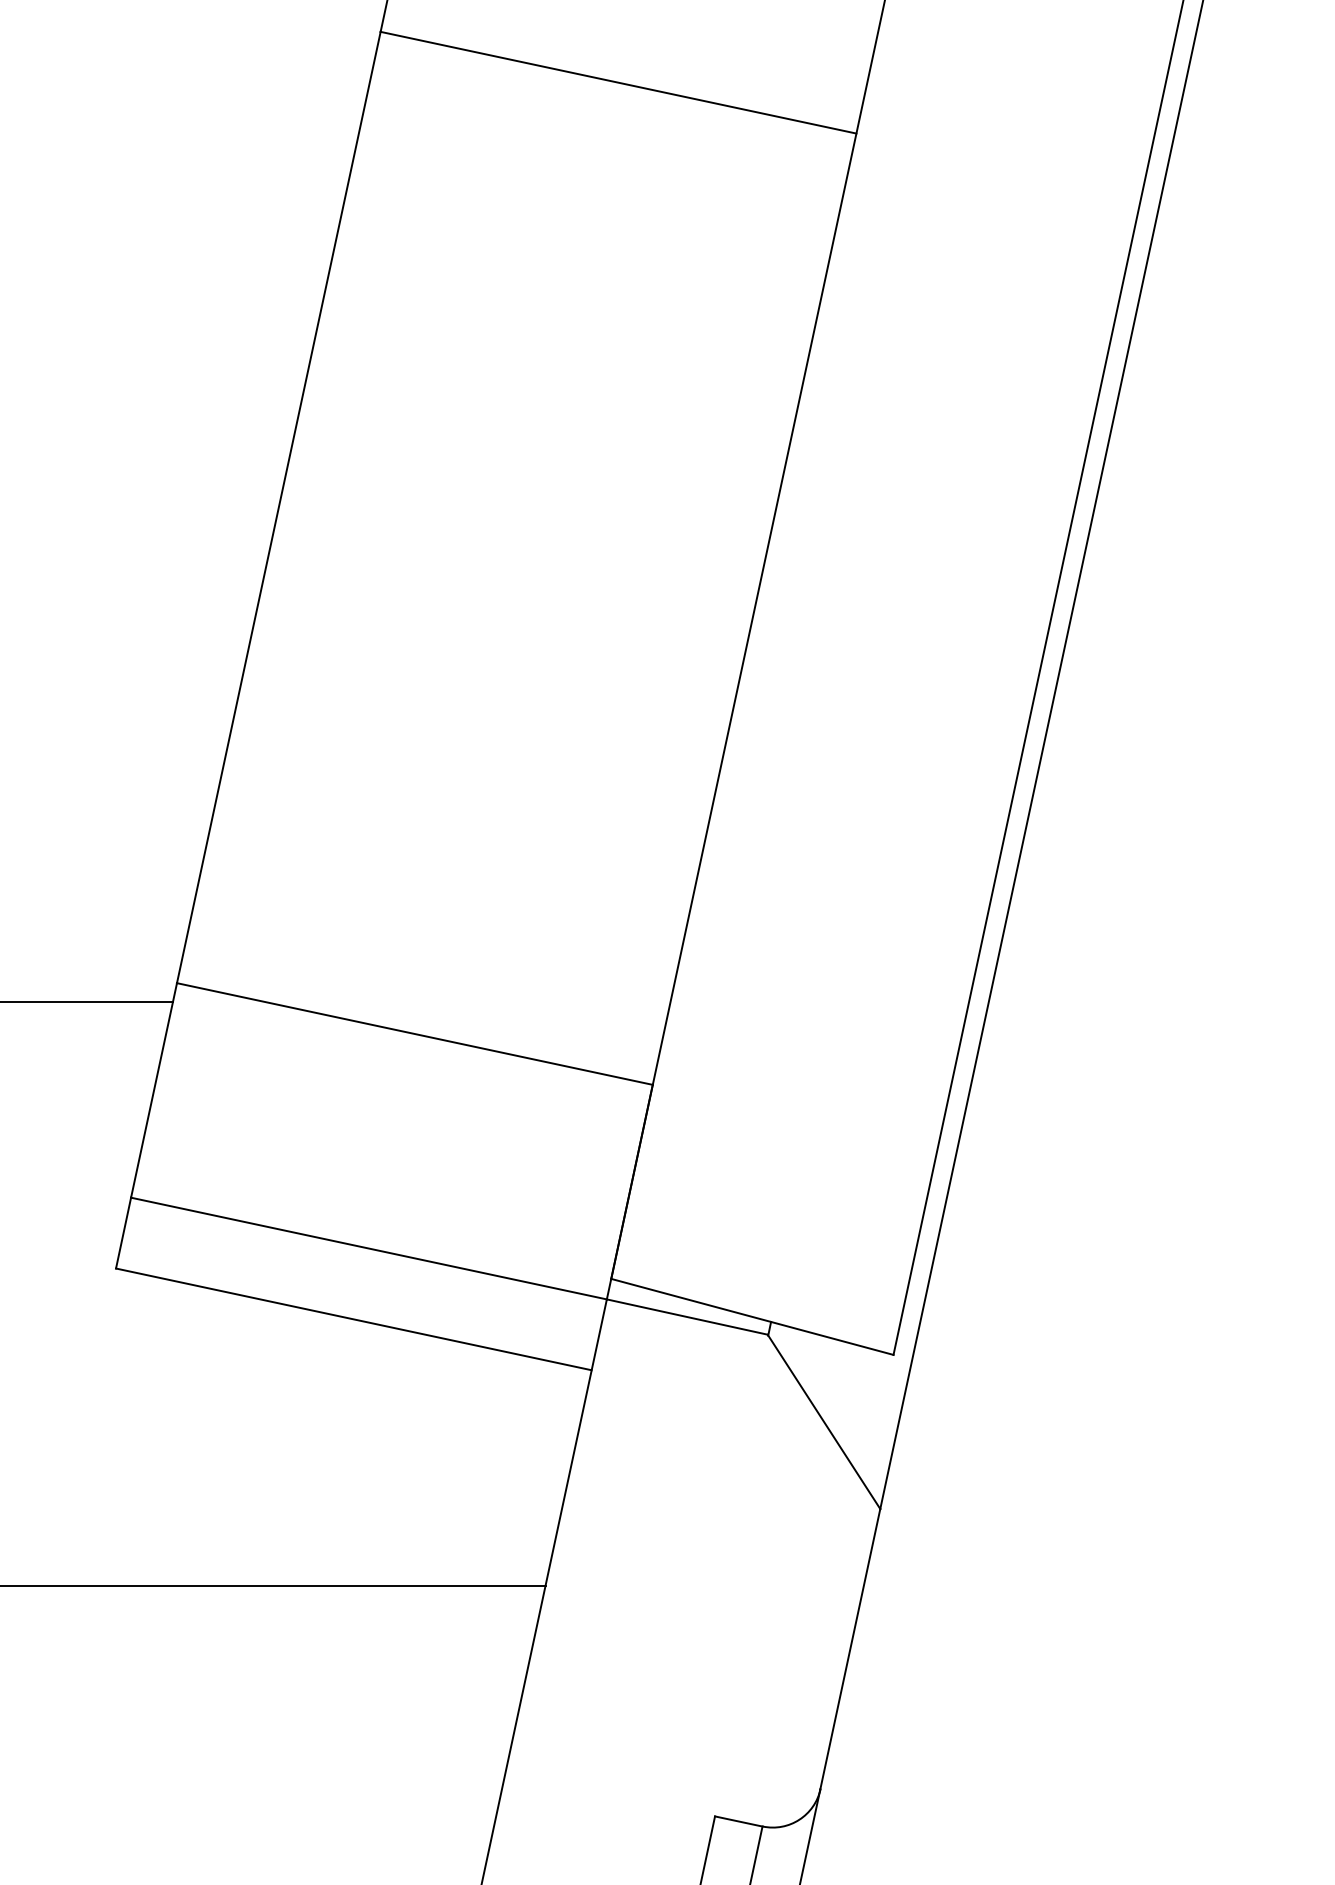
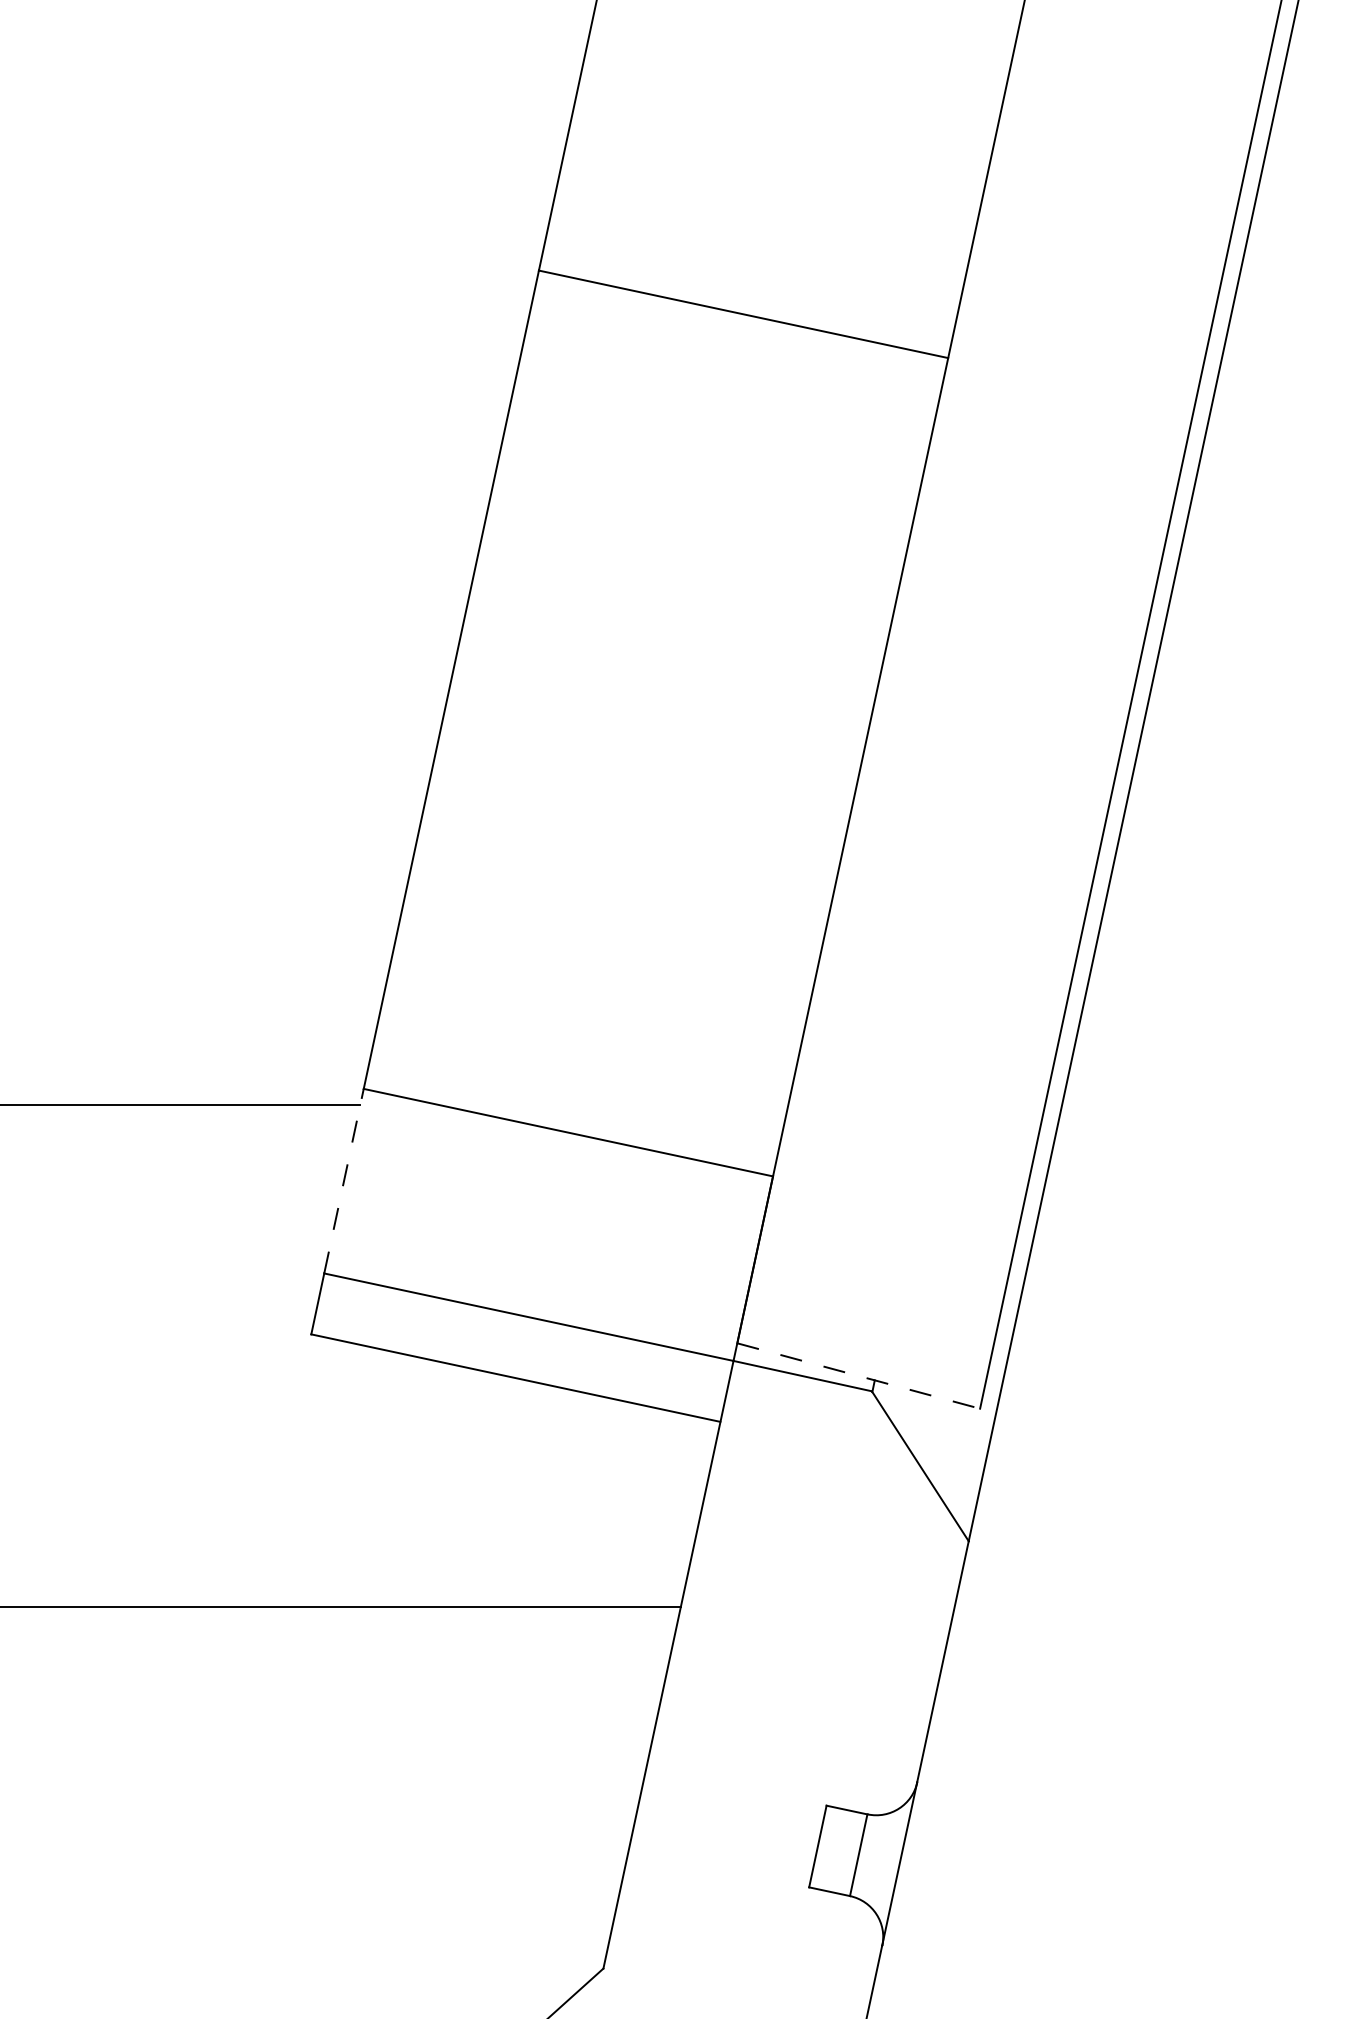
line: (154, 1089) -> (344, 1180), solid -> dashed
line: (752, 1317) -> (858, 1376), solid -> dashed

